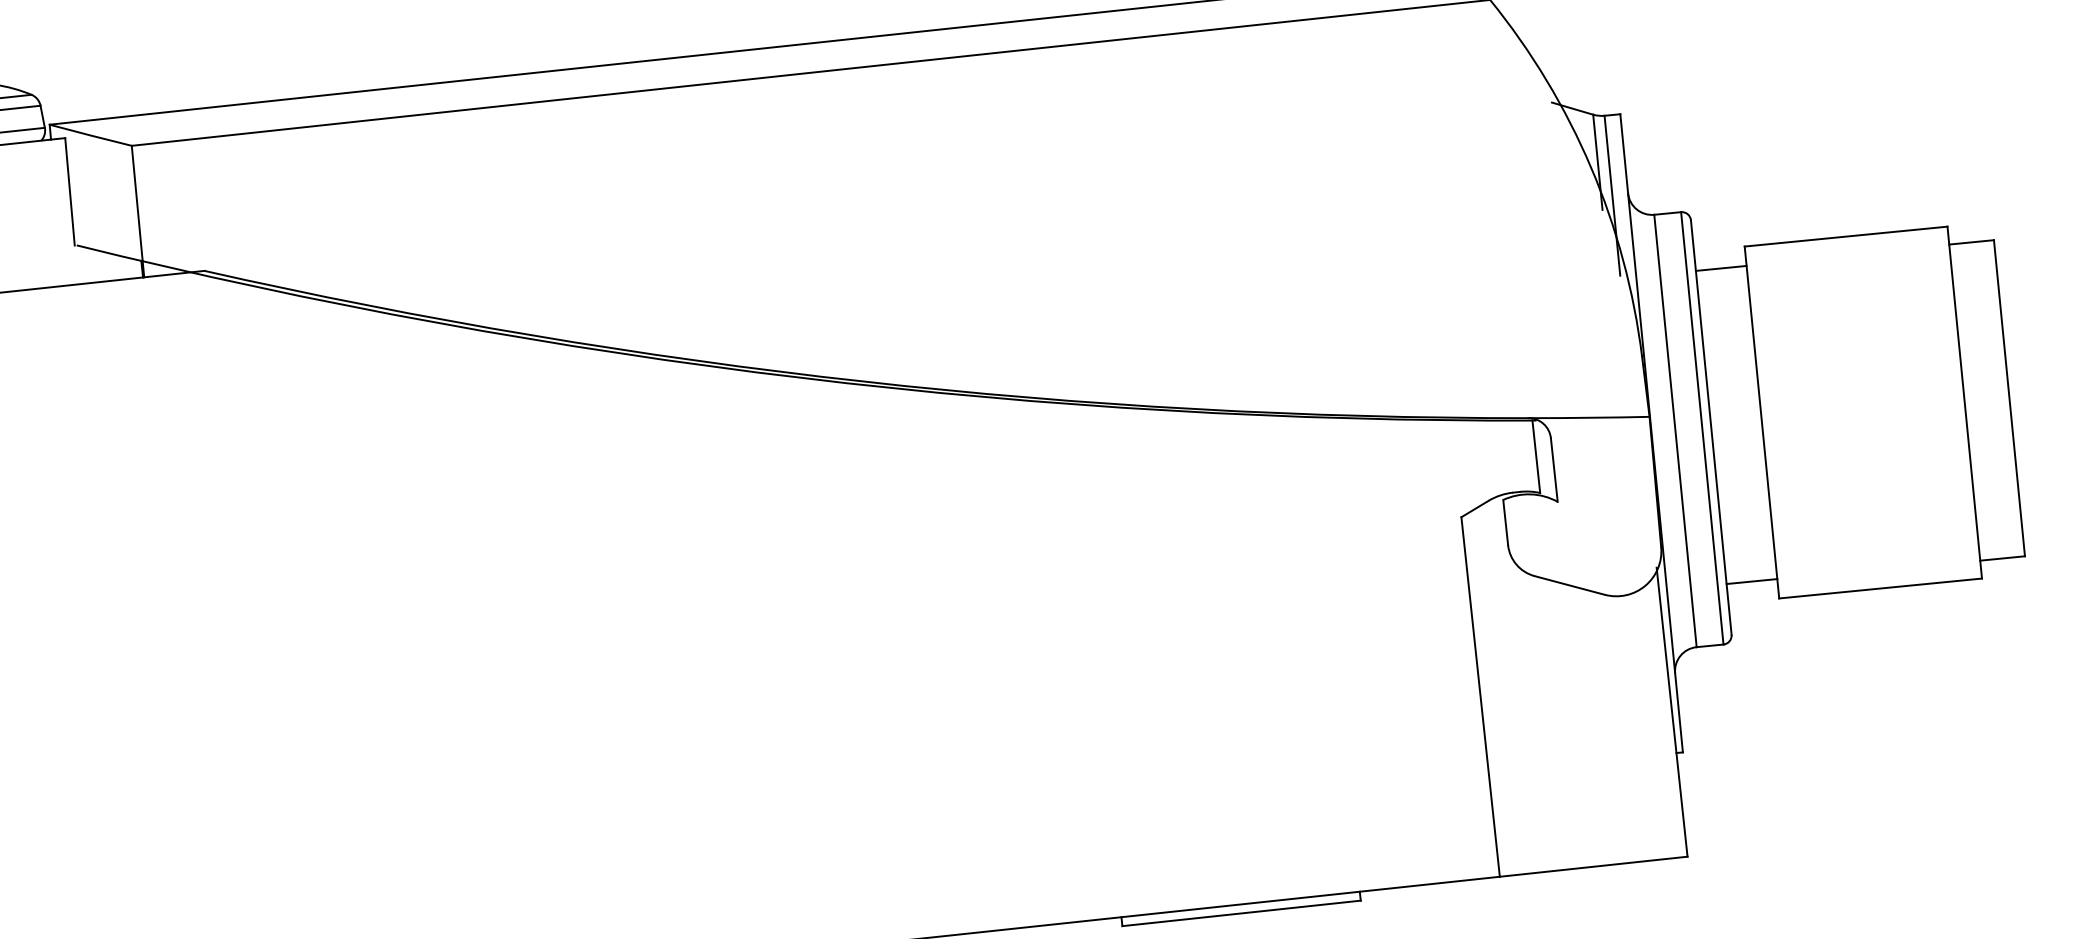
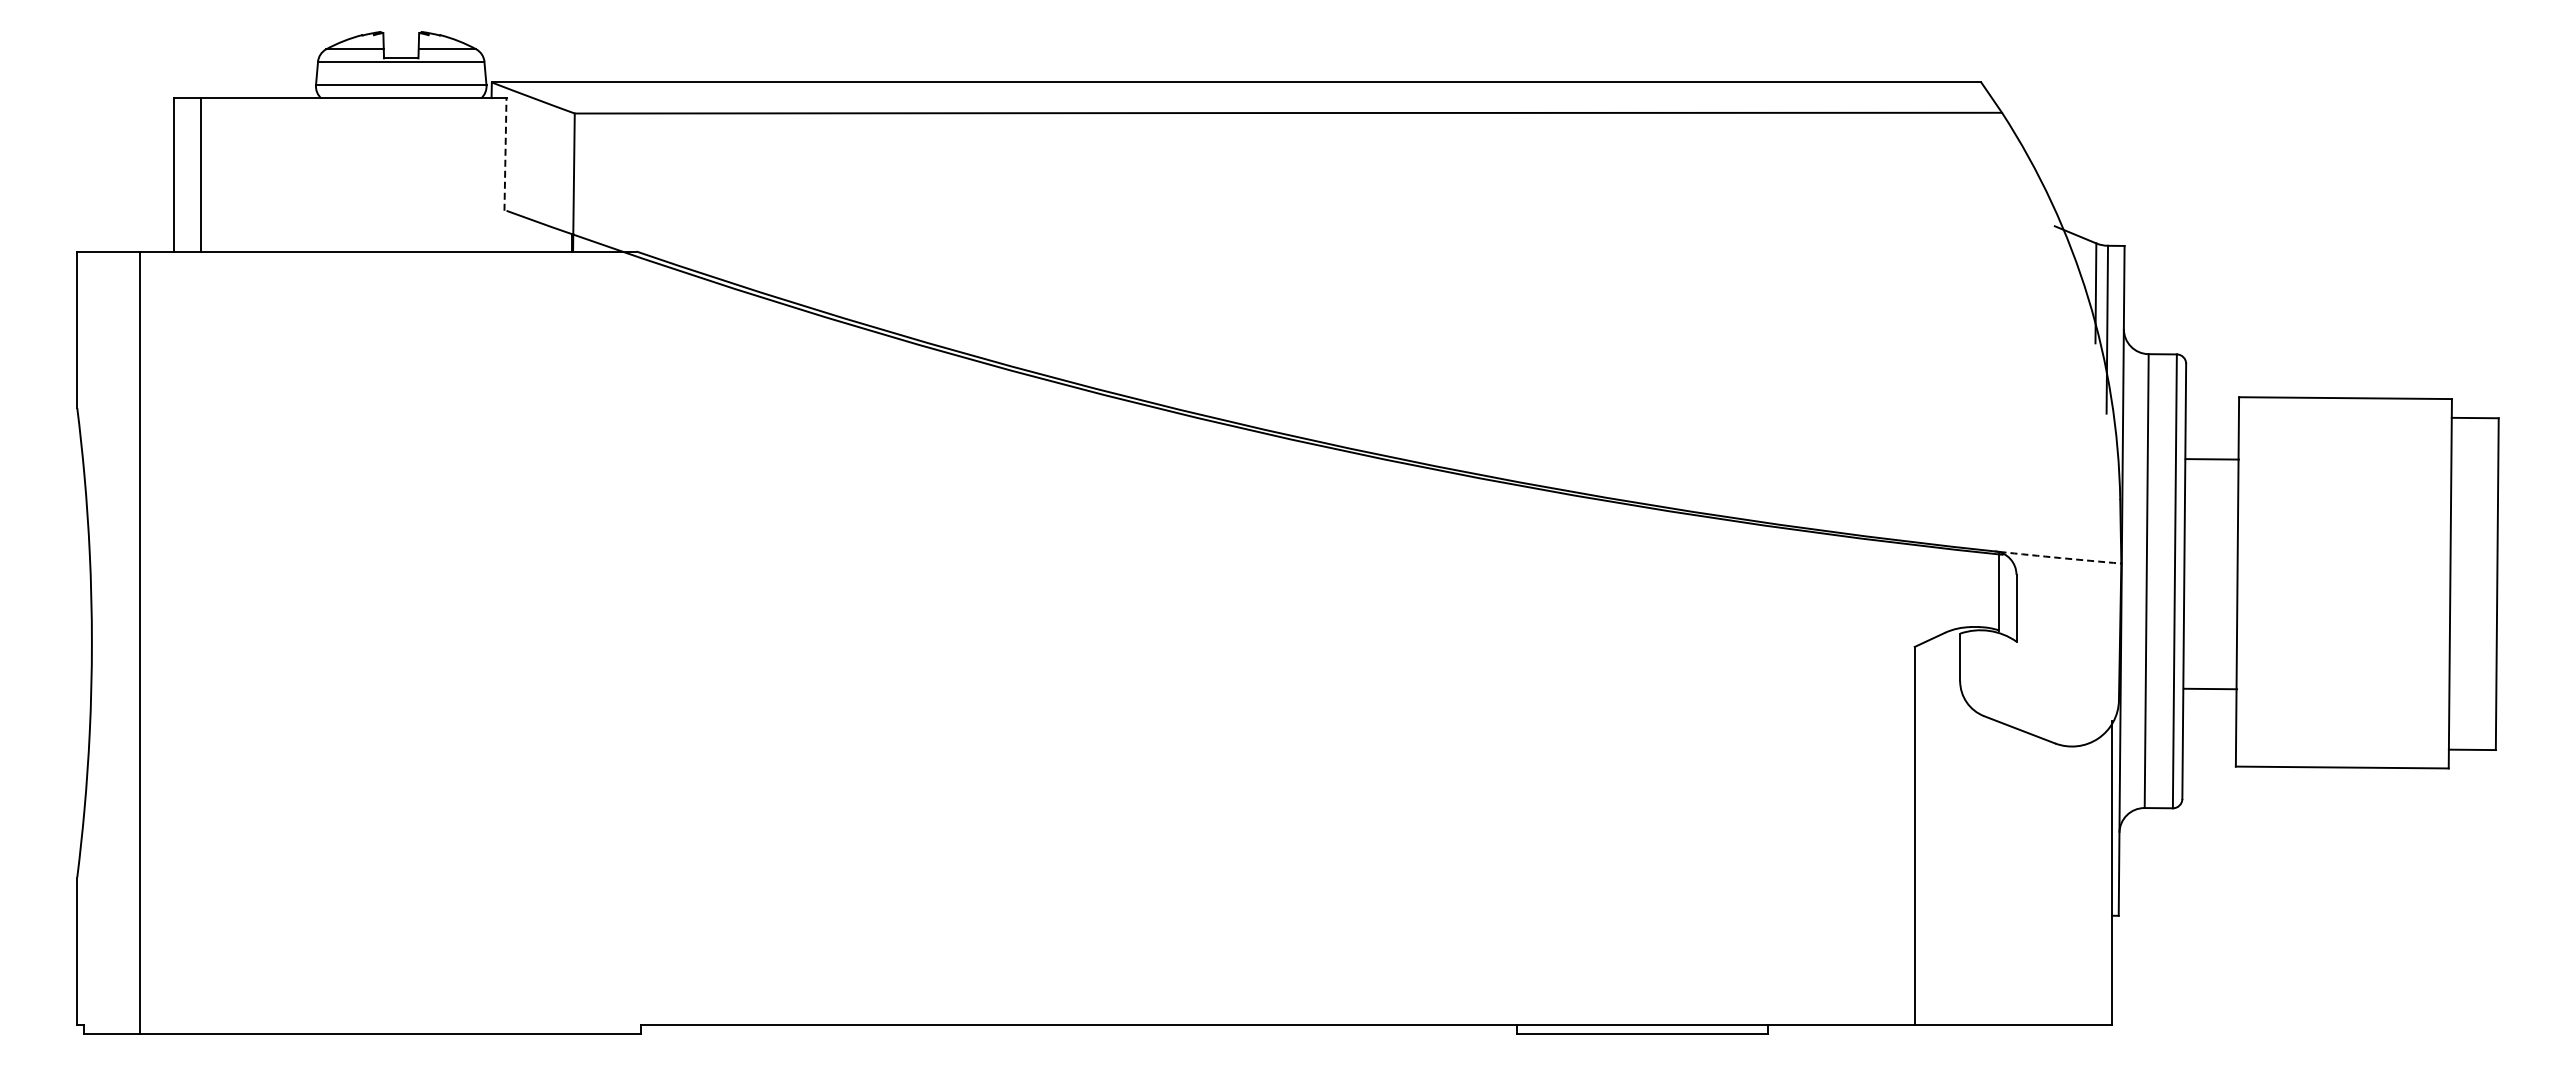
line: (69, 190) -> (505, 153), solid -> dashed
line: (1720, 268) -> (2211, 459), moved
arc: (1591, 418) -> (2060, 558), solid -> dashed
line: (1751, 581) -> (2210, 688), moved

